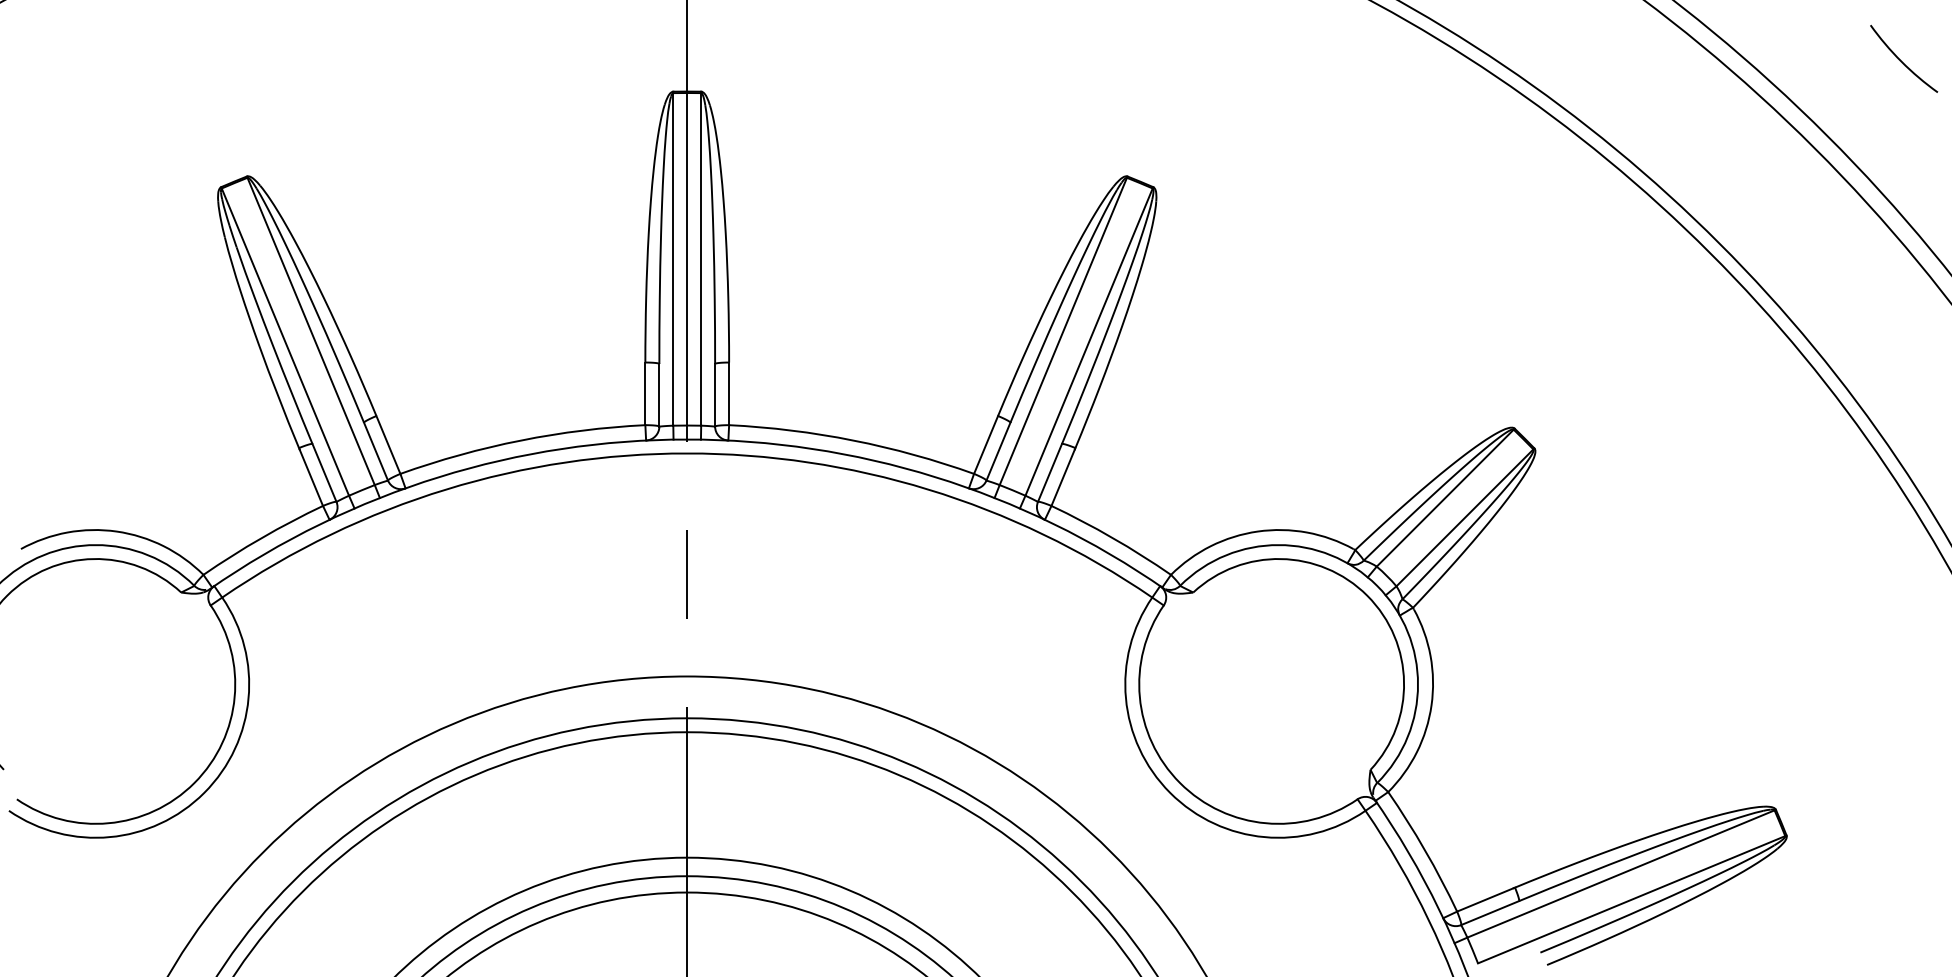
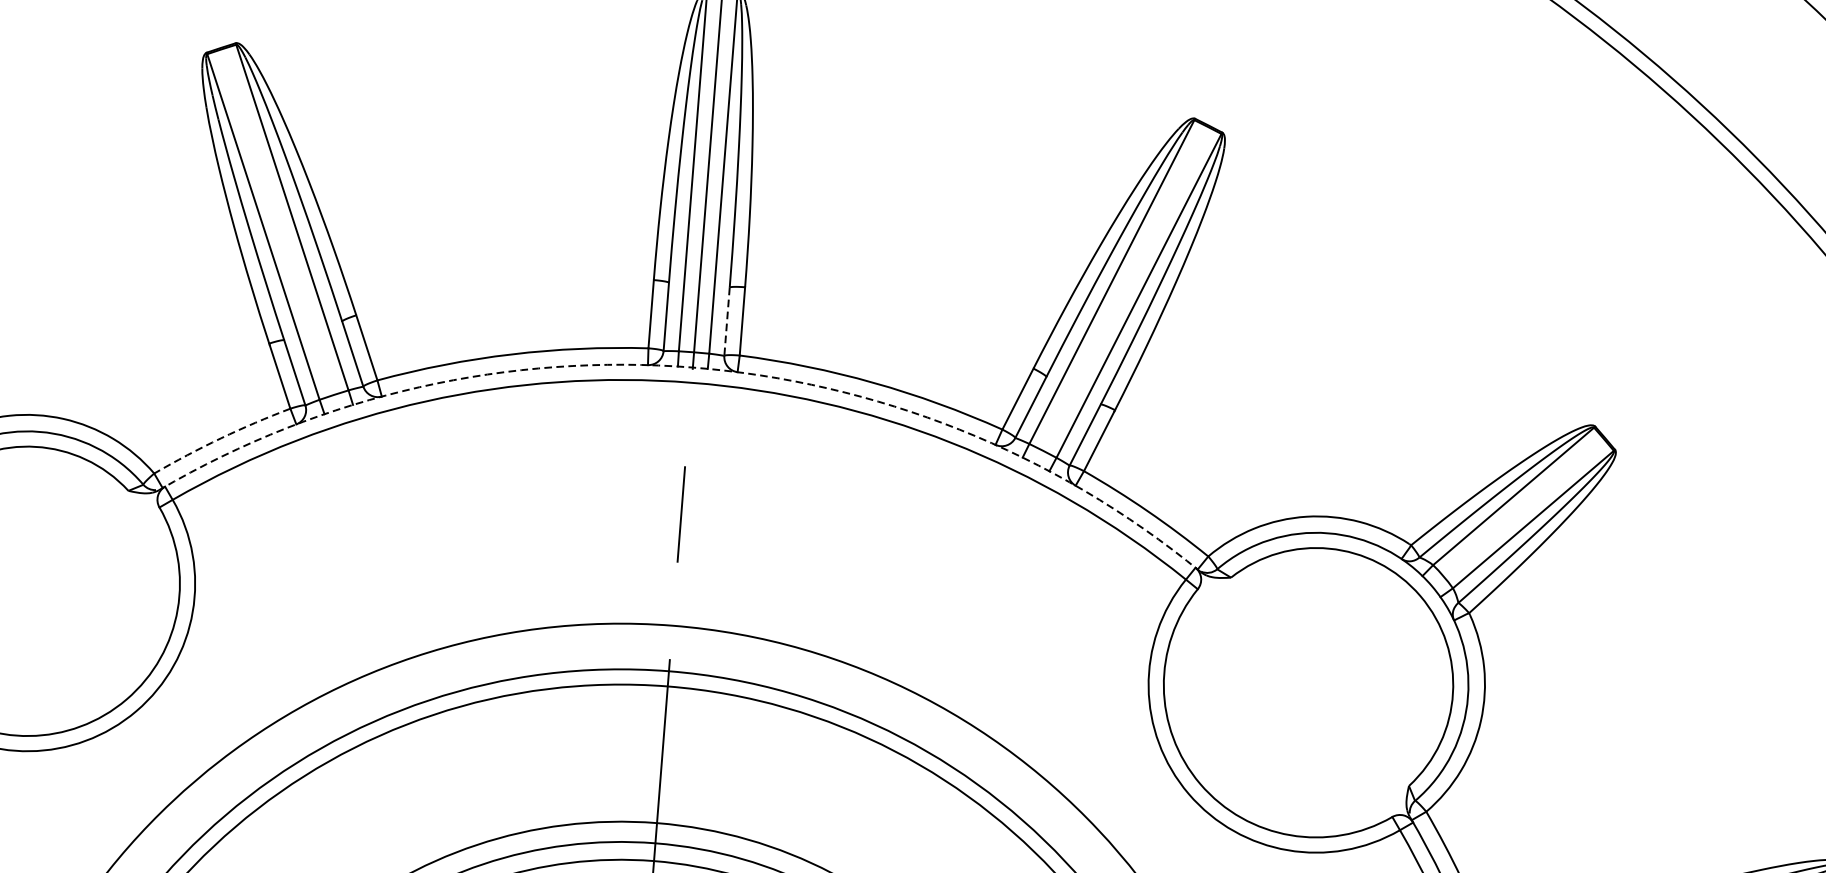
line: (715, 395) -> (727, 322), solid -> dashed
arc: (687, 439) -> (693, 367), solid -> dashed
arc: (261, 538) -> (220, 438), solid -> dashed

